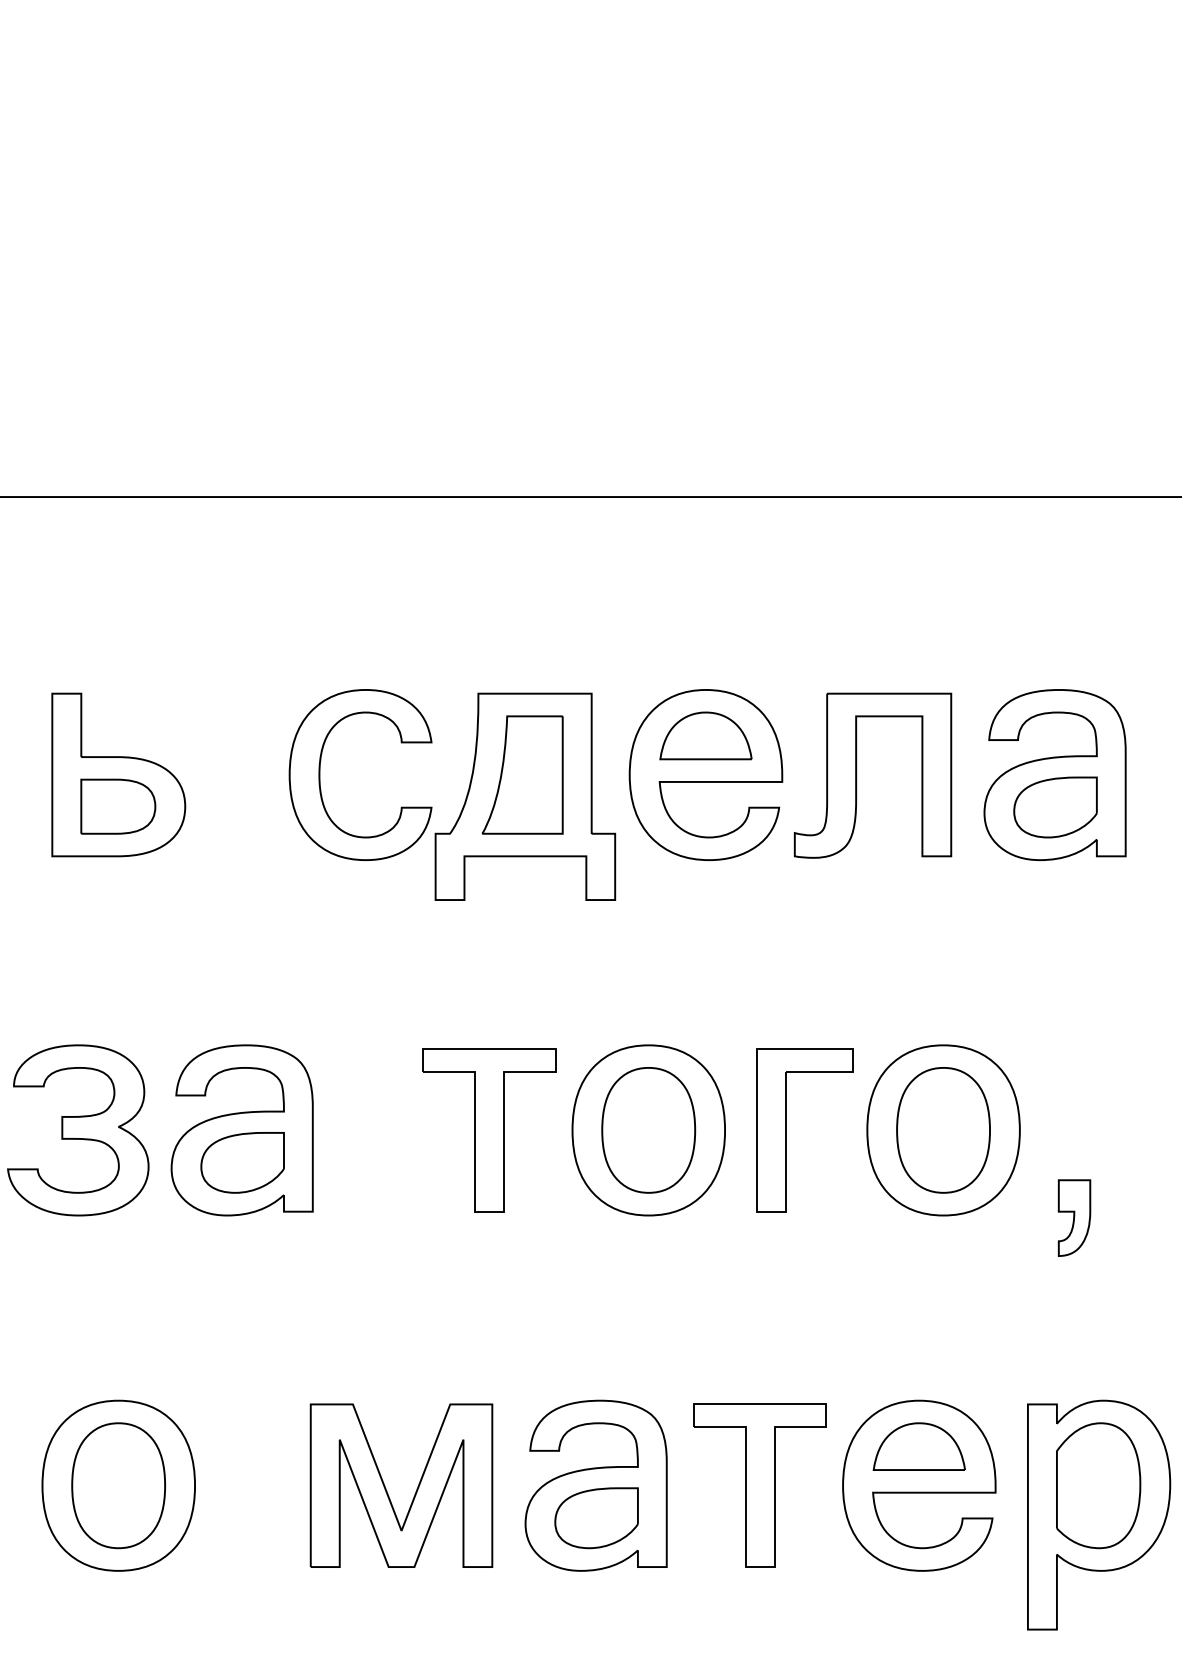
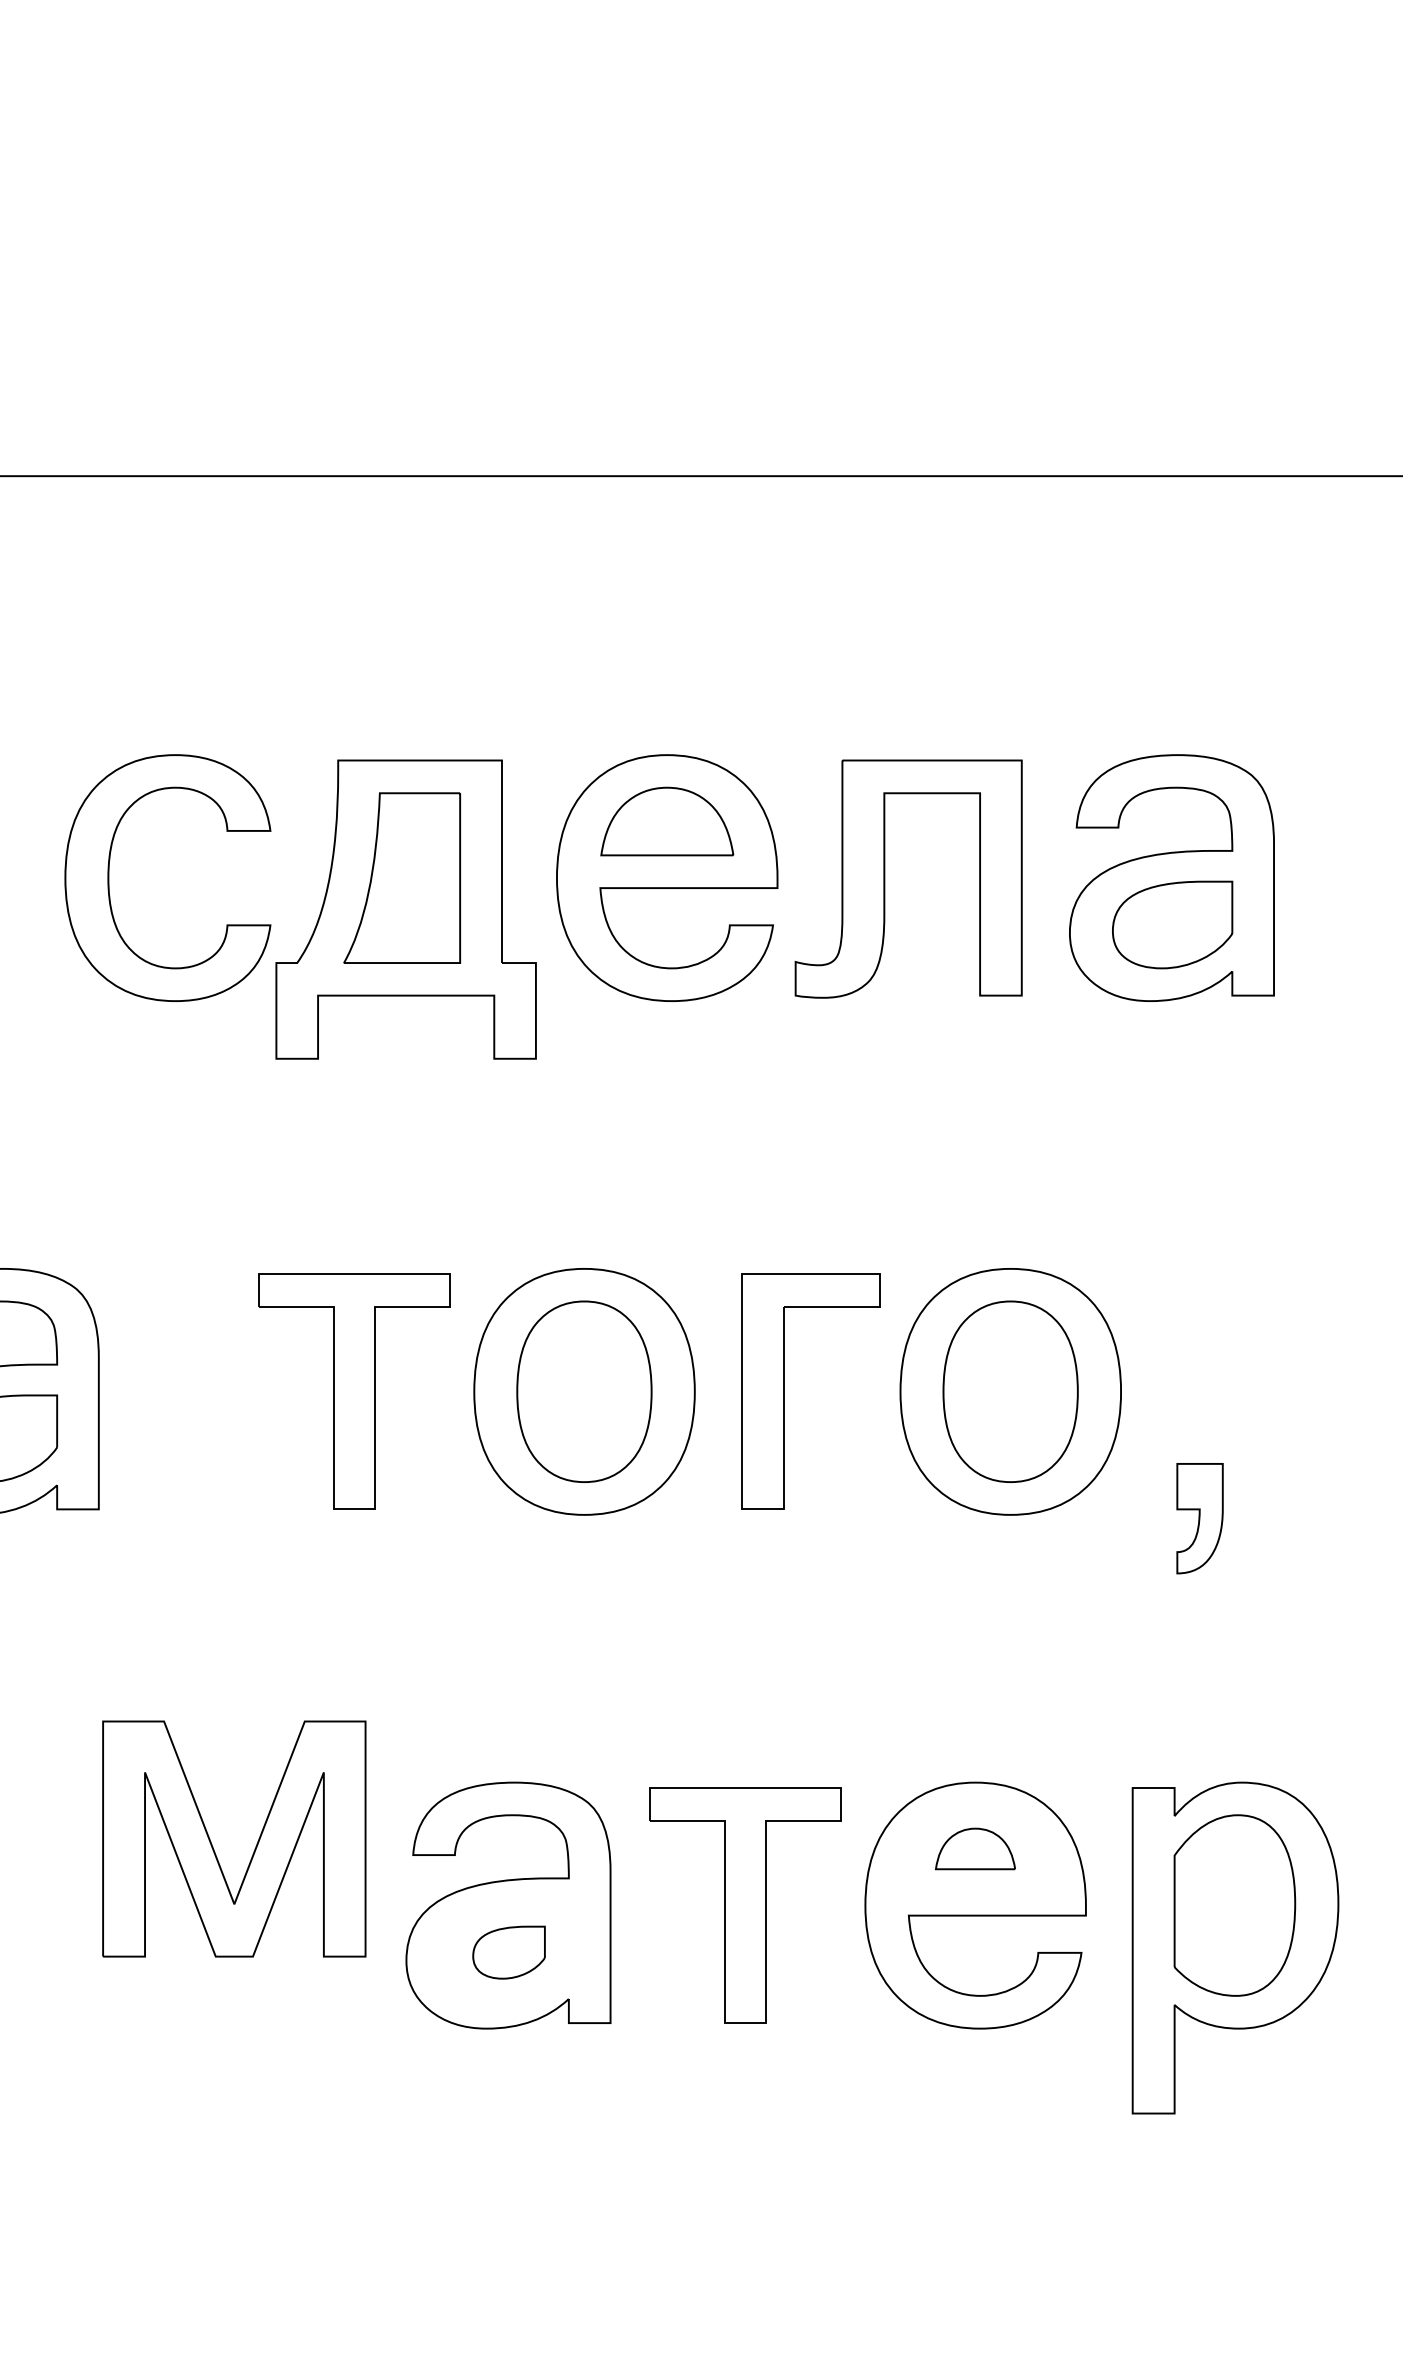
part: (918, 1446) -> (974, 1848), size x0.6
part: (387, 1491) -> (214, 1847), moved
part: (596, 1518) -> (508, 1952), size x0.6

